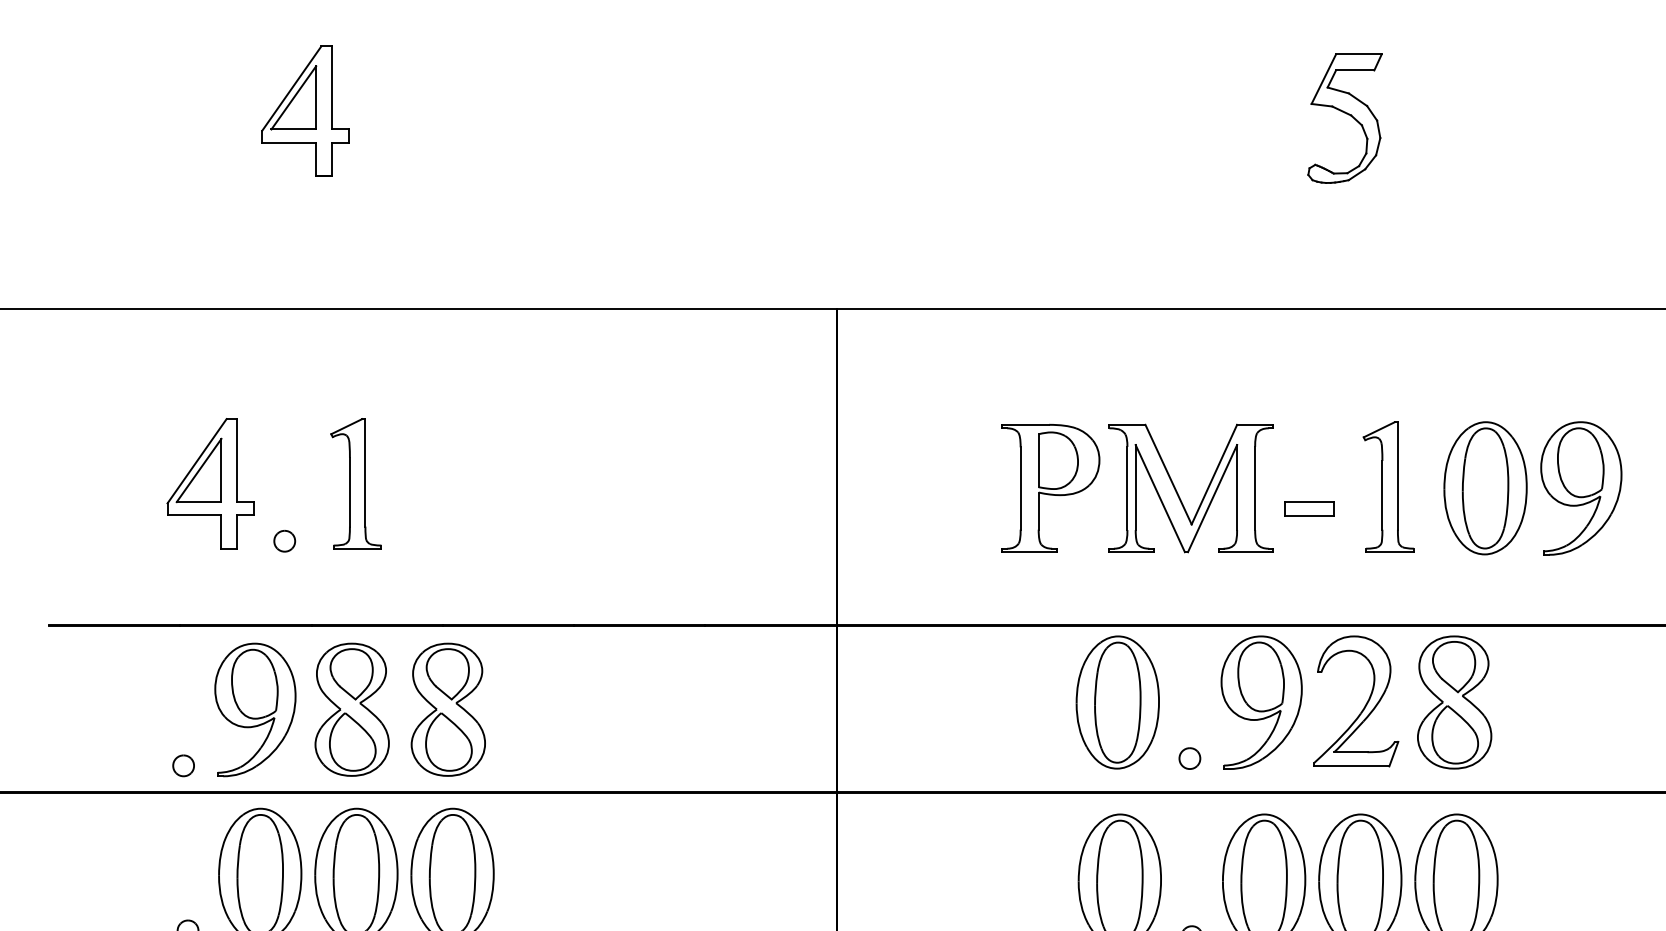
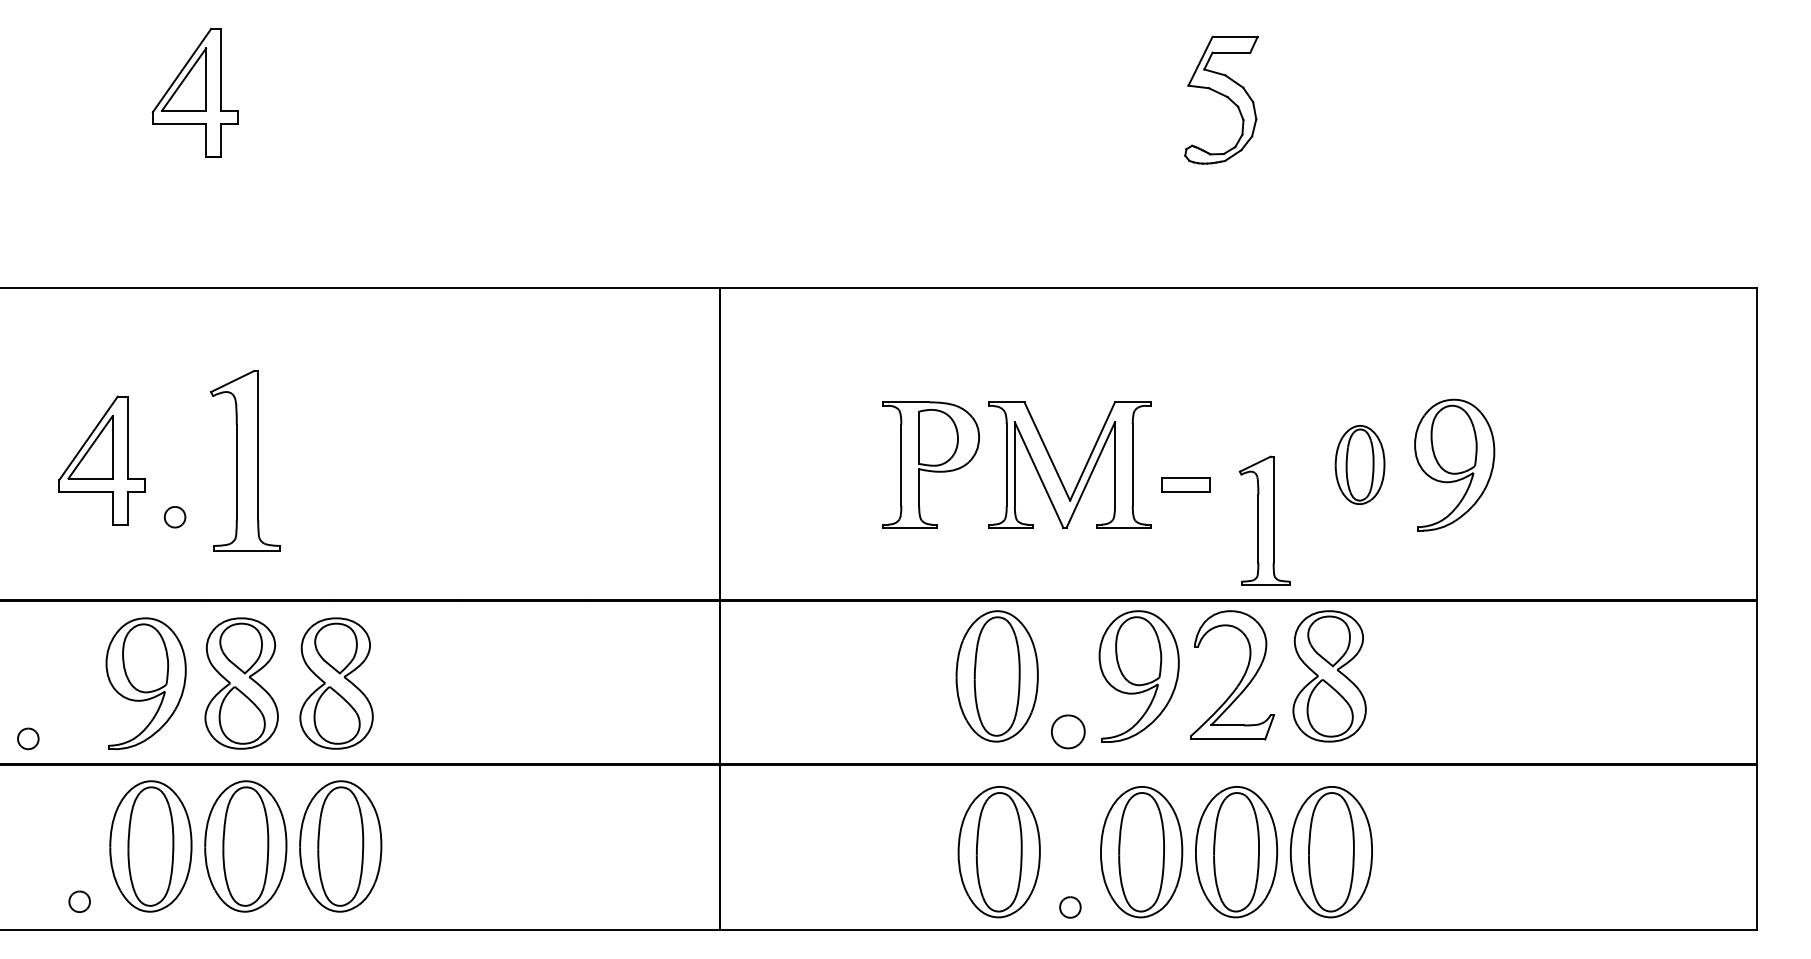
part: (356, 483) -> (245, 460), size x1.4
part: (1388, 486) -> (1264, 520), moved
part: (1484, 487) -> (1359, 464), size x0.6
part: (1190, 758) -> (1068, 731), size x1.6
part: (183, 765) -> (28, 738), moved

